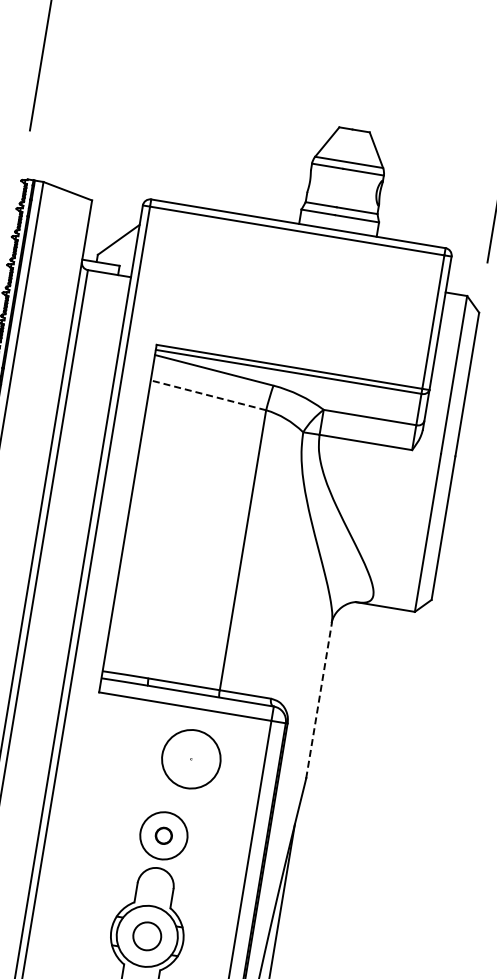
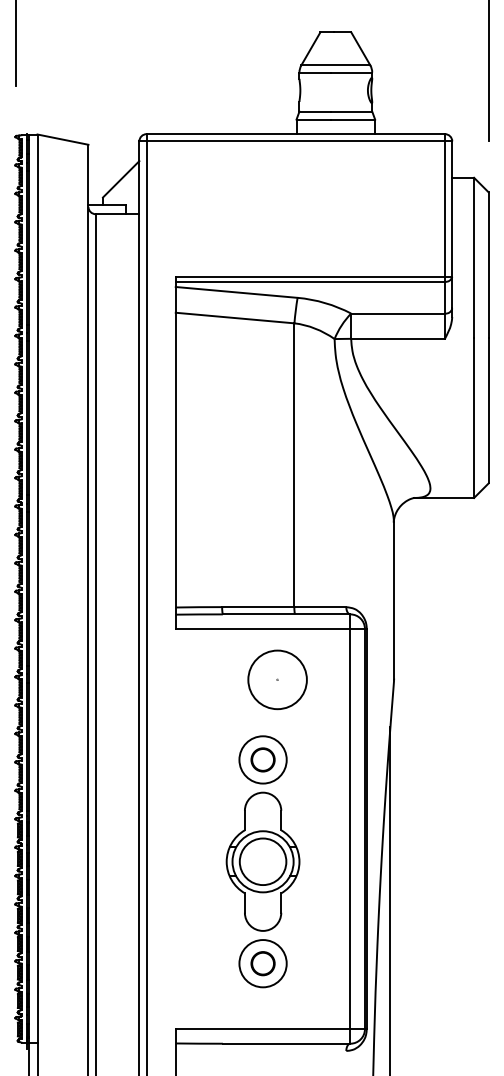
line: (208, 395) -> (235, 318), dashed -> solid
line: (319, 701) -> (394, 601), dashed -> solid
circle: (163, 835) -> (262, 759), size x1.43
circle: (146, 935) -> (262, 861), size x1.67

